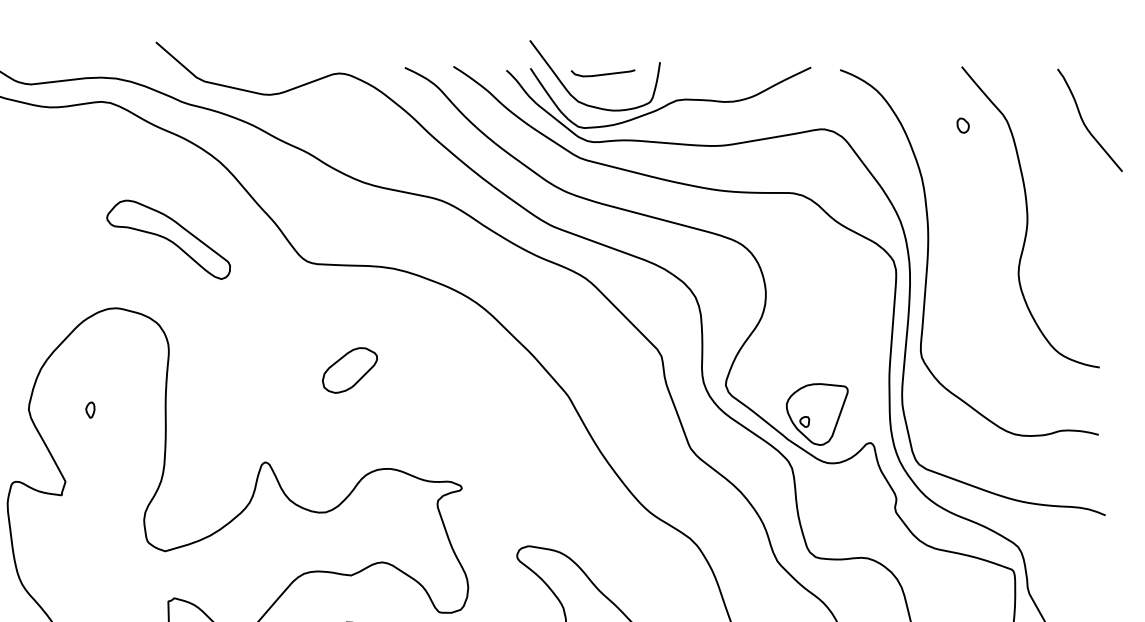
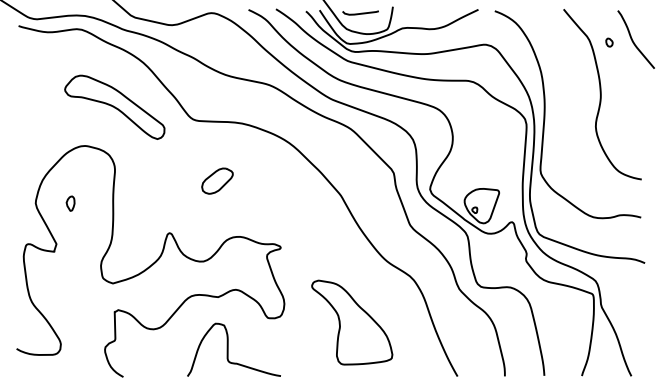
part: (963, 125) -> (609, 42), moved
part: (167, 238) -> (114, 106), size x1.43
part: (90, 409) -> (70, 203), size x1.67

